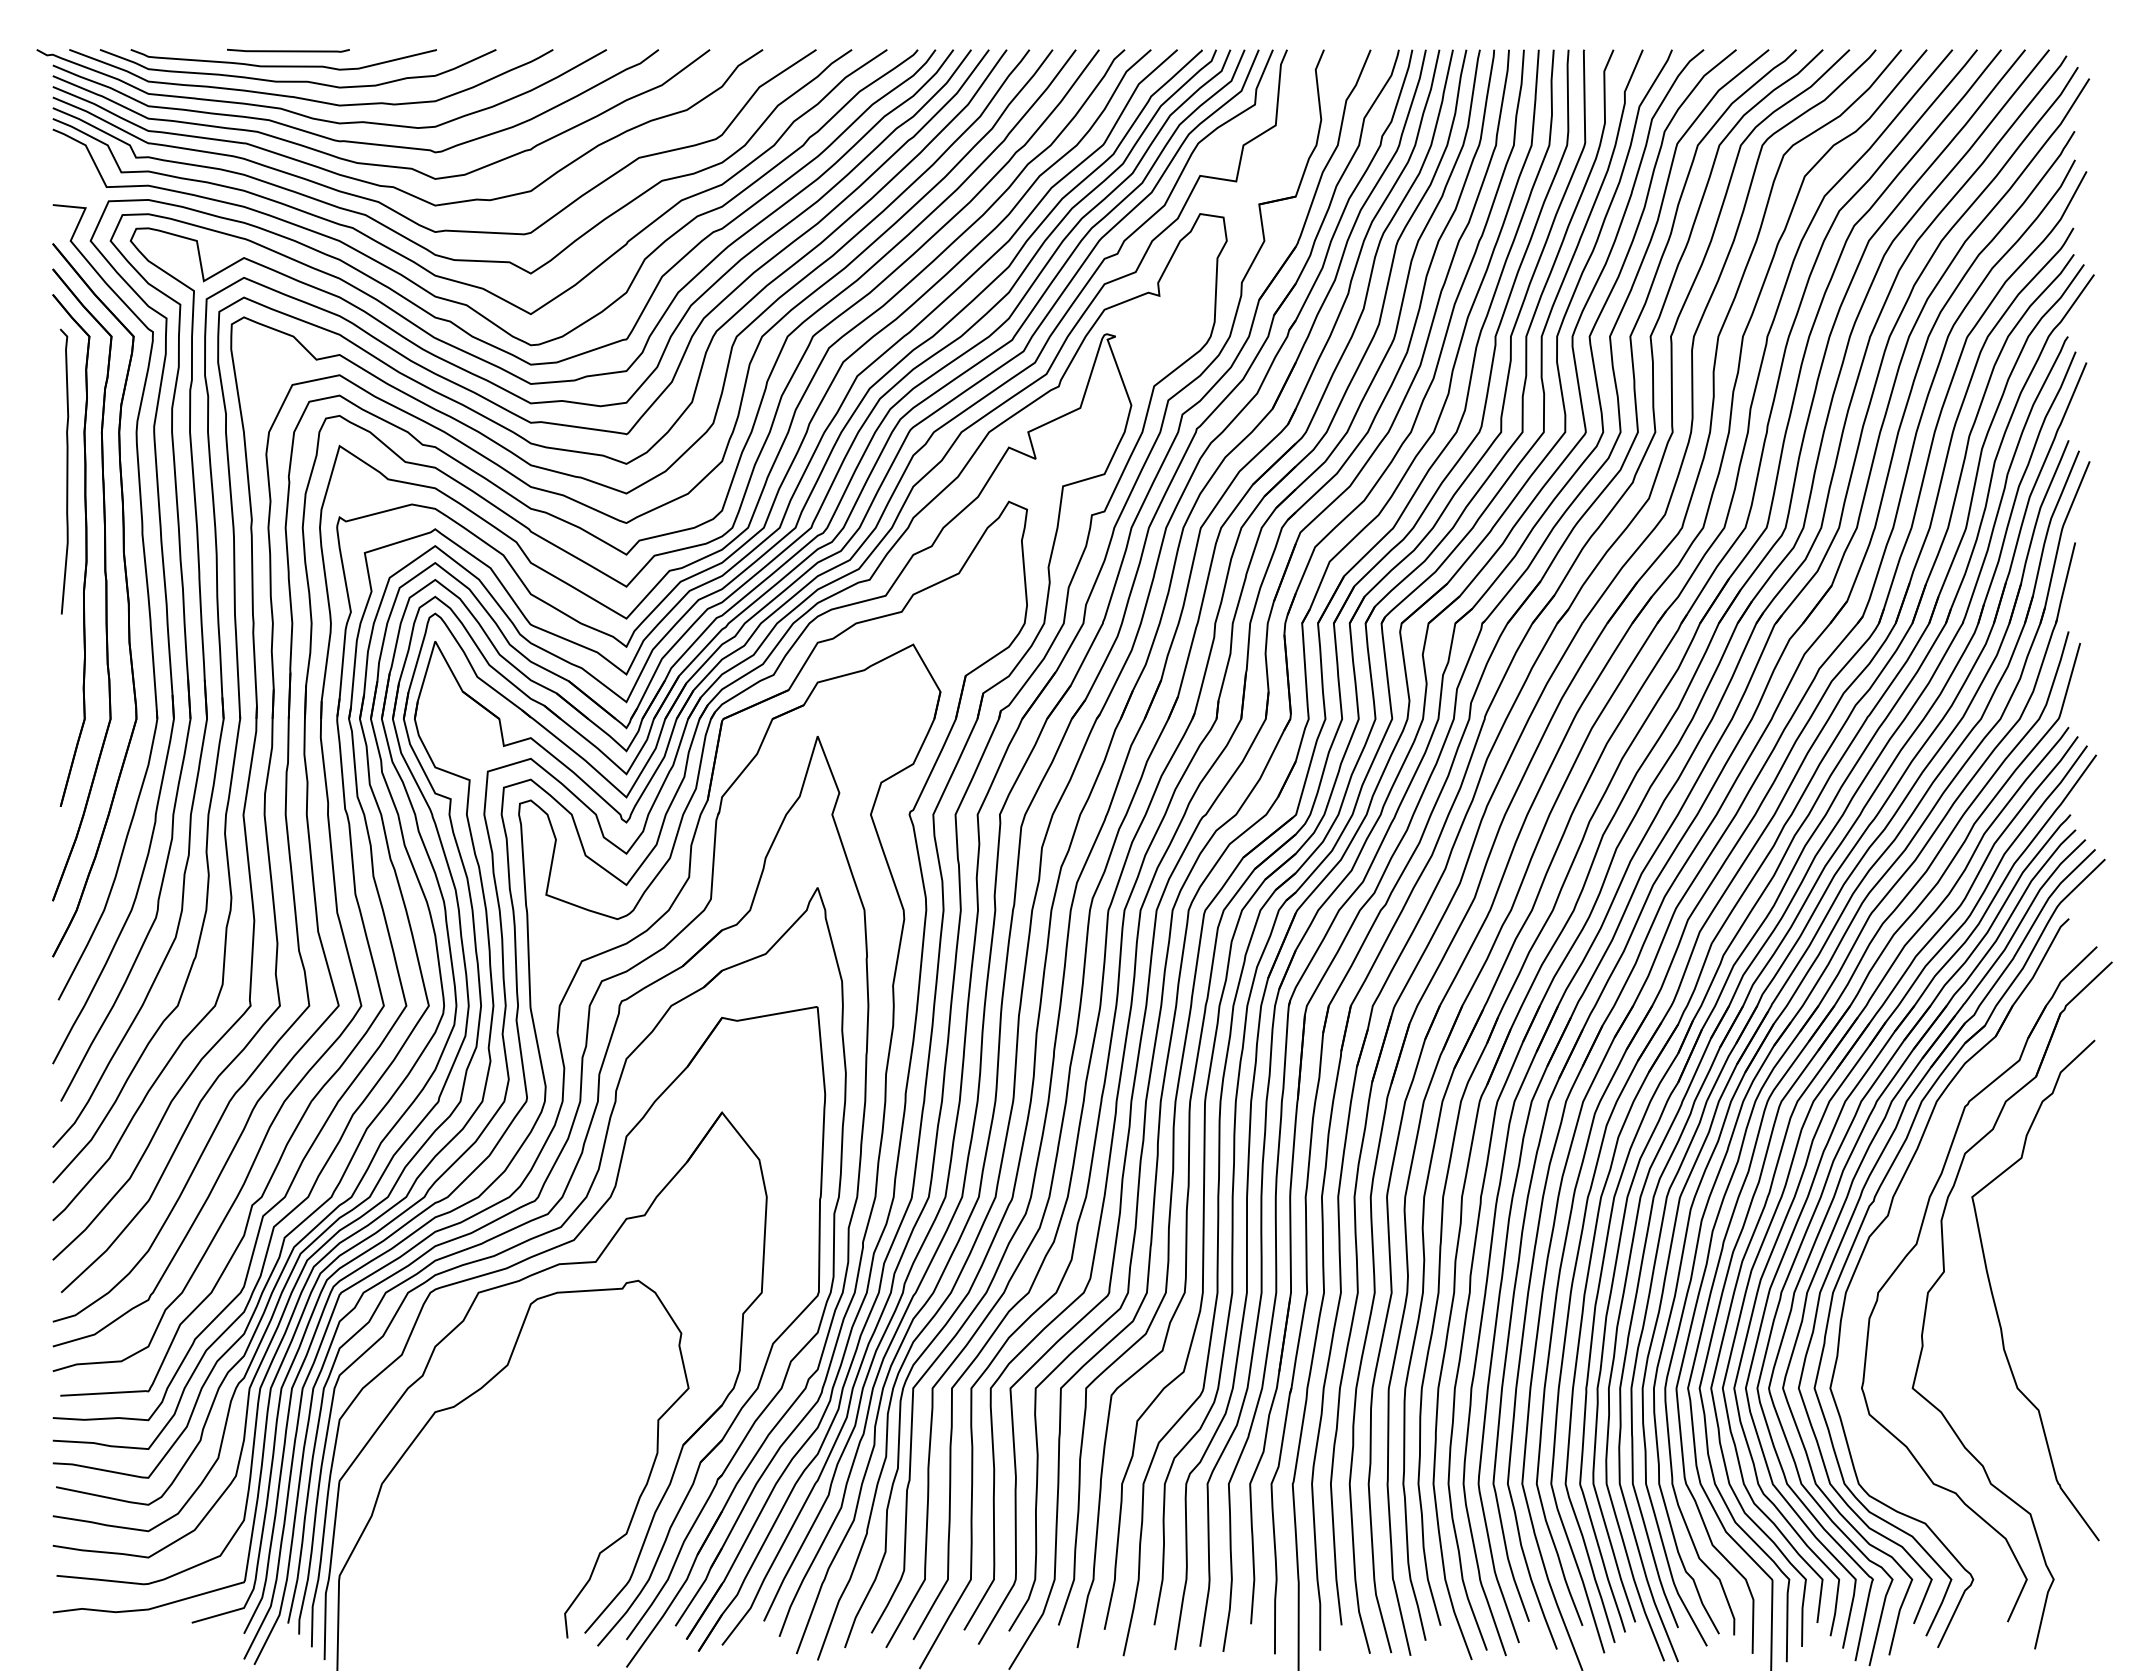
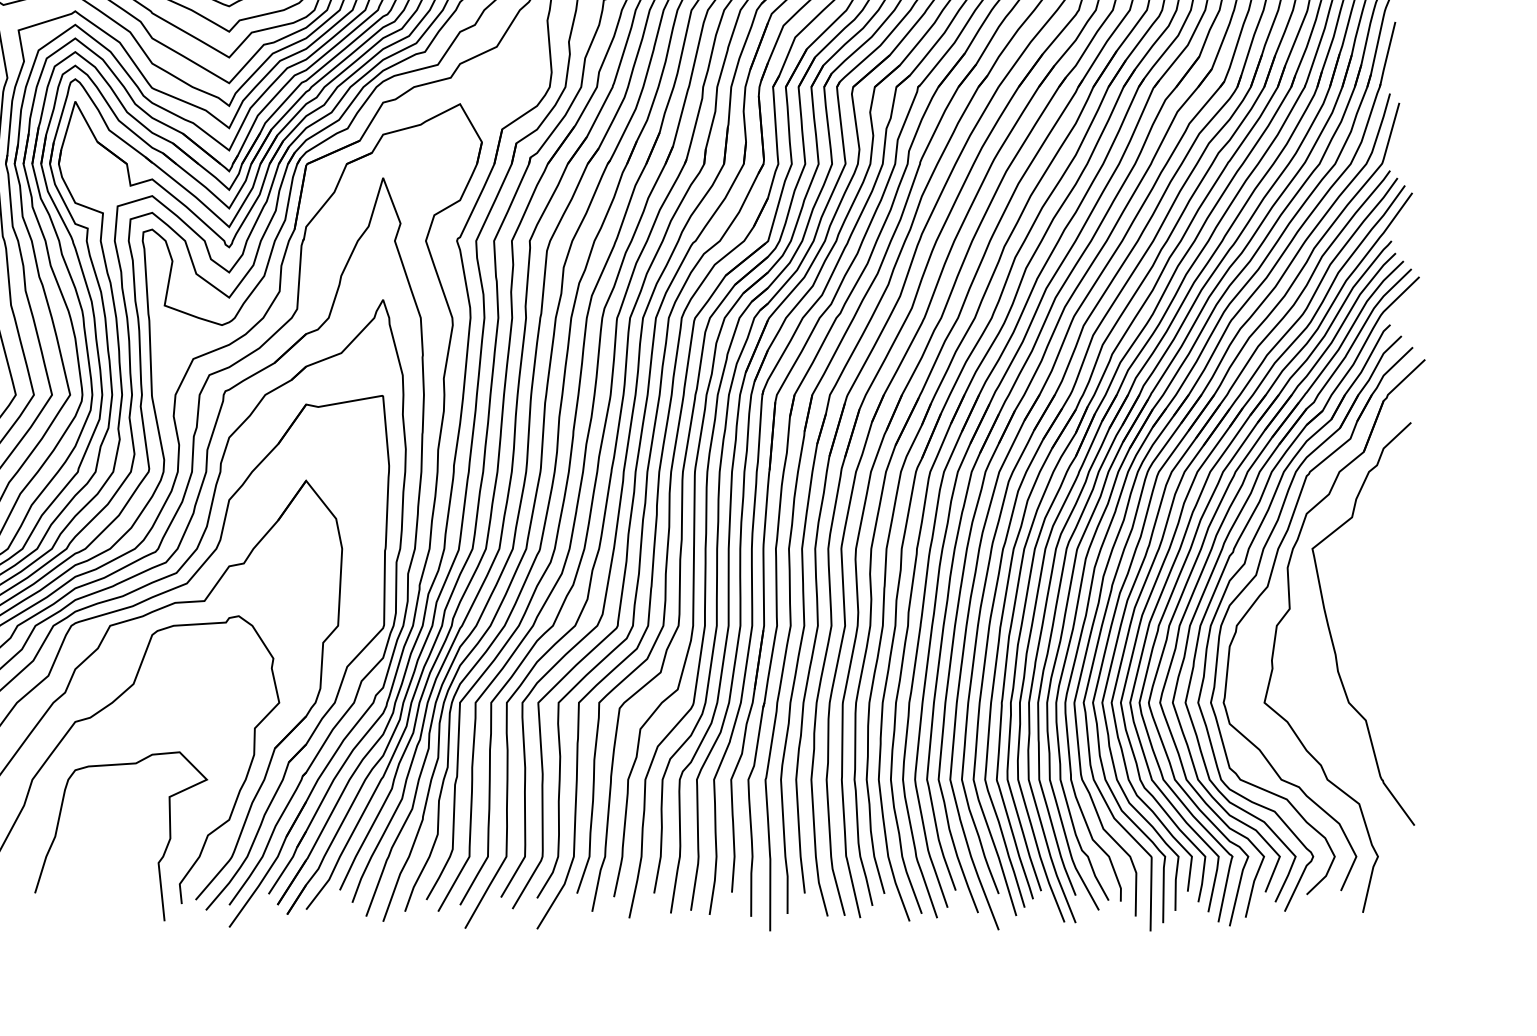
part: (1902, 1231) -> (1256, 576), added
curve: (538, 1585) -> (158, 861), added

